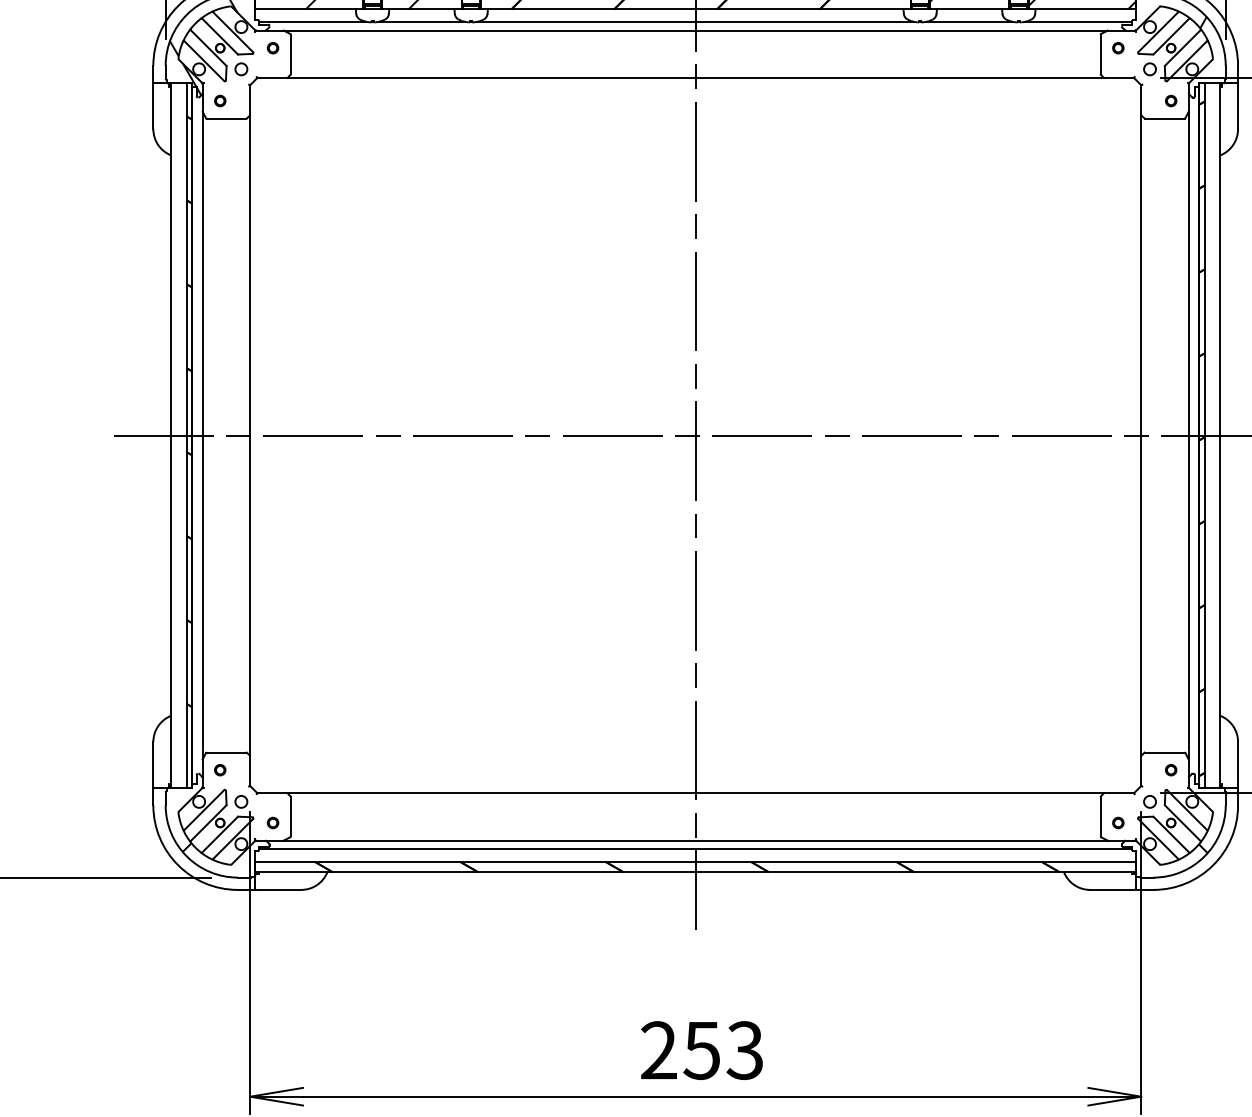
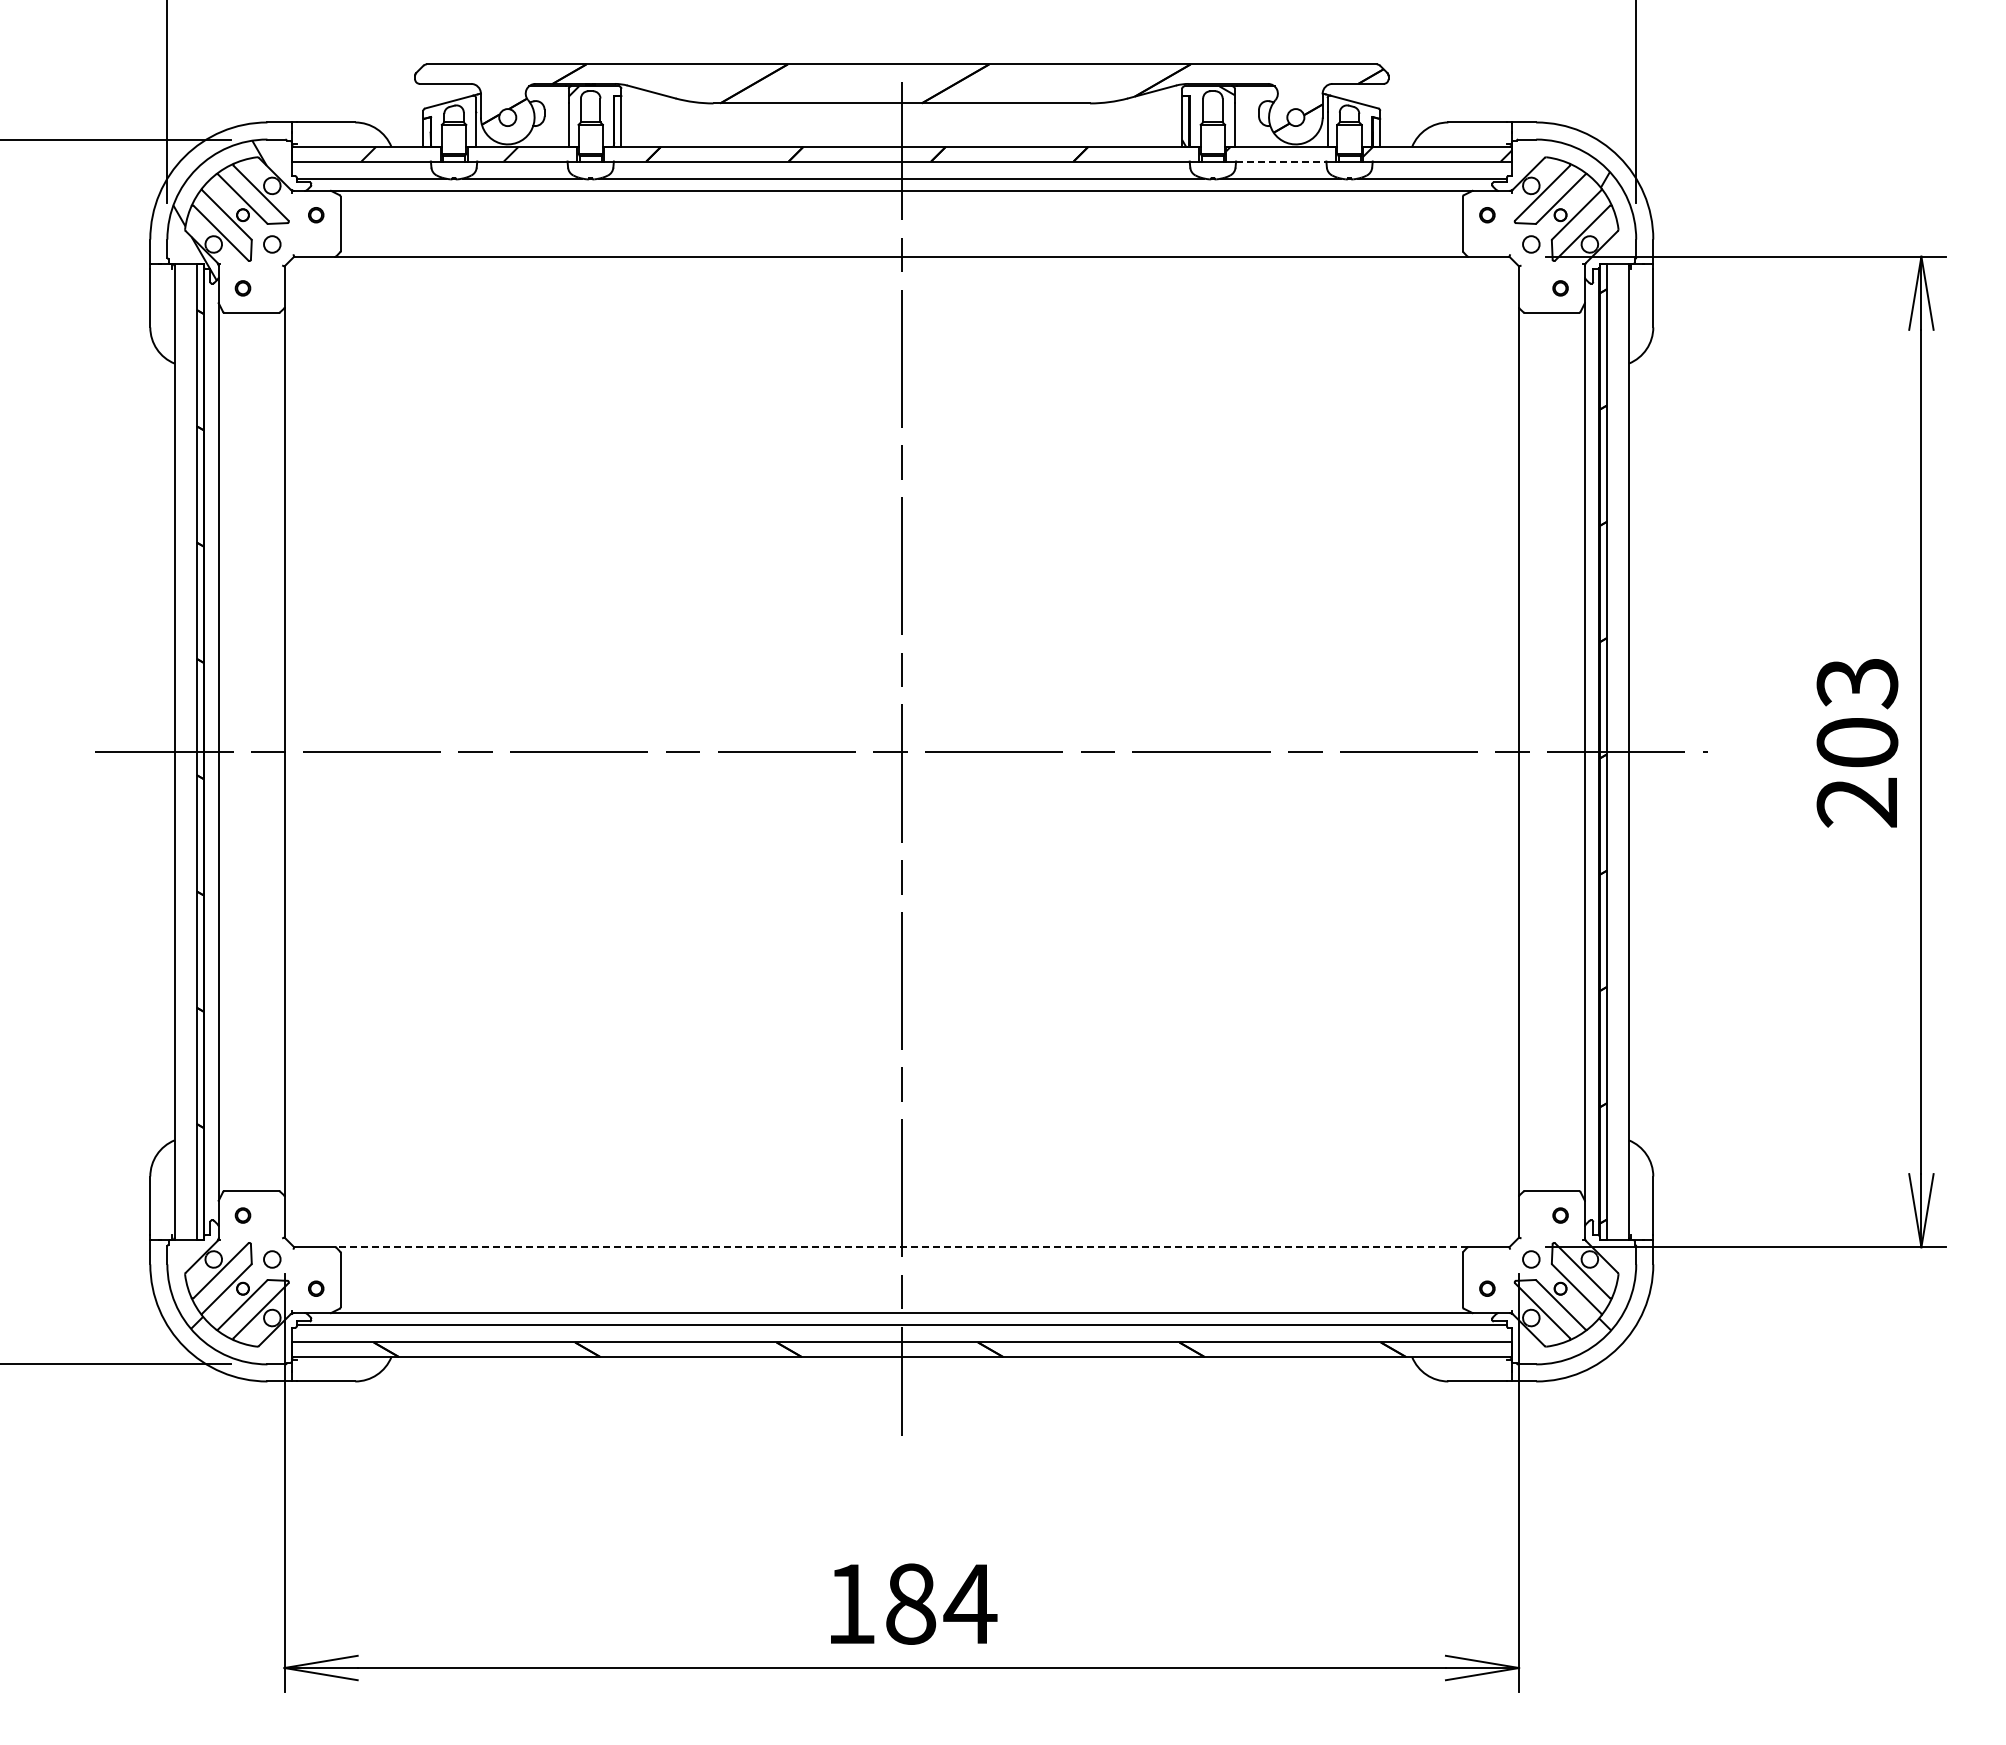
line: (969, 9) -> (1281, 161), solid -> dashed
line: (695, 793) -> (901, 1247), solid -> dashed
text: (702, 1050) -> (911, 1603), 253 -> 184

